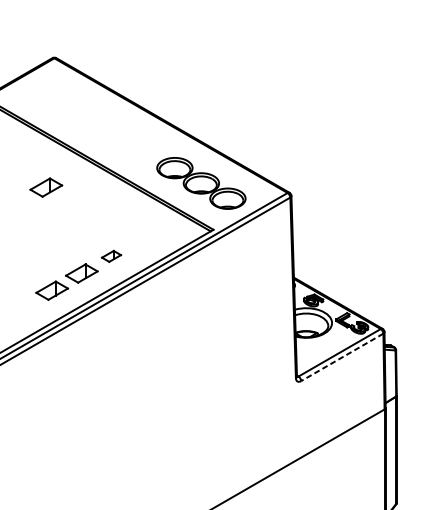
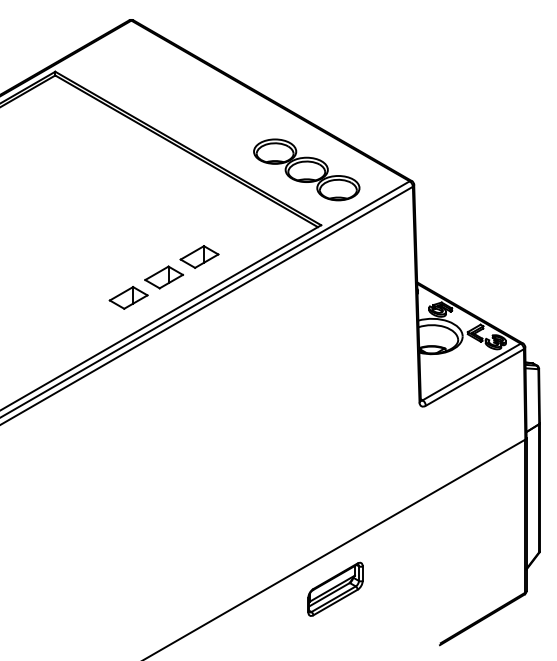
part: (46, 187) -> (121, 174), removed
part: (111, 255) -> (199, 256), size x1.67
line: (341, 357) -> (474, 377), dashed -> solid

